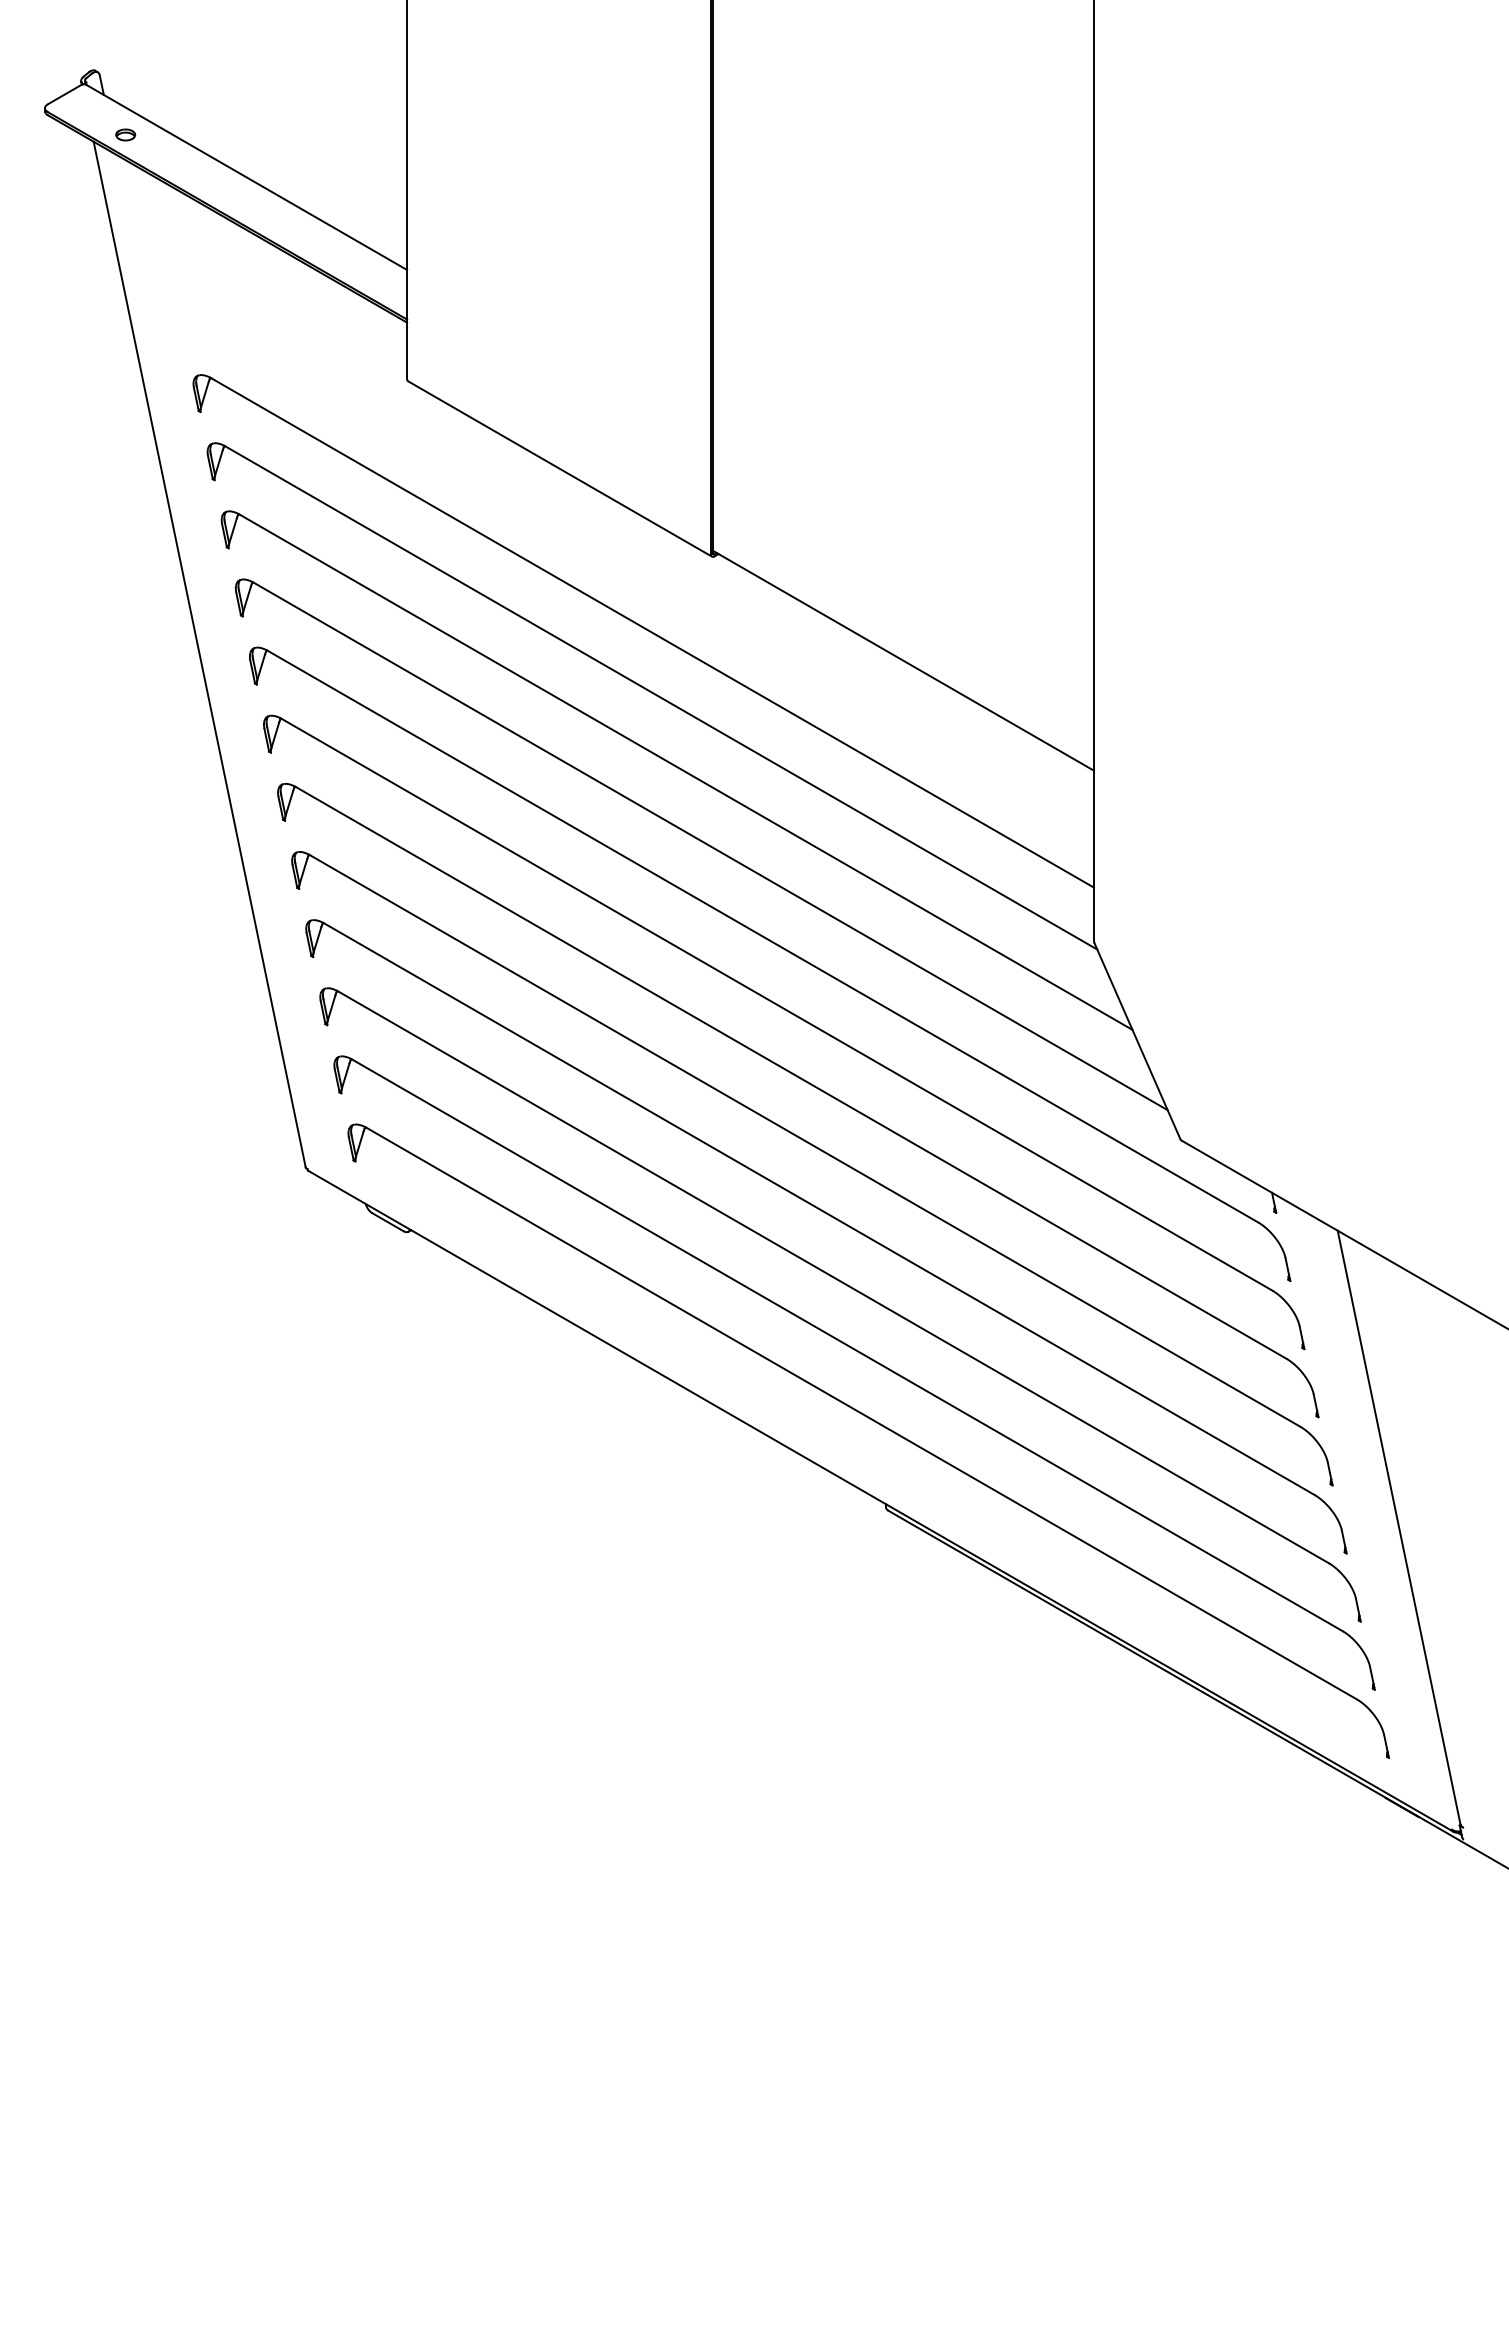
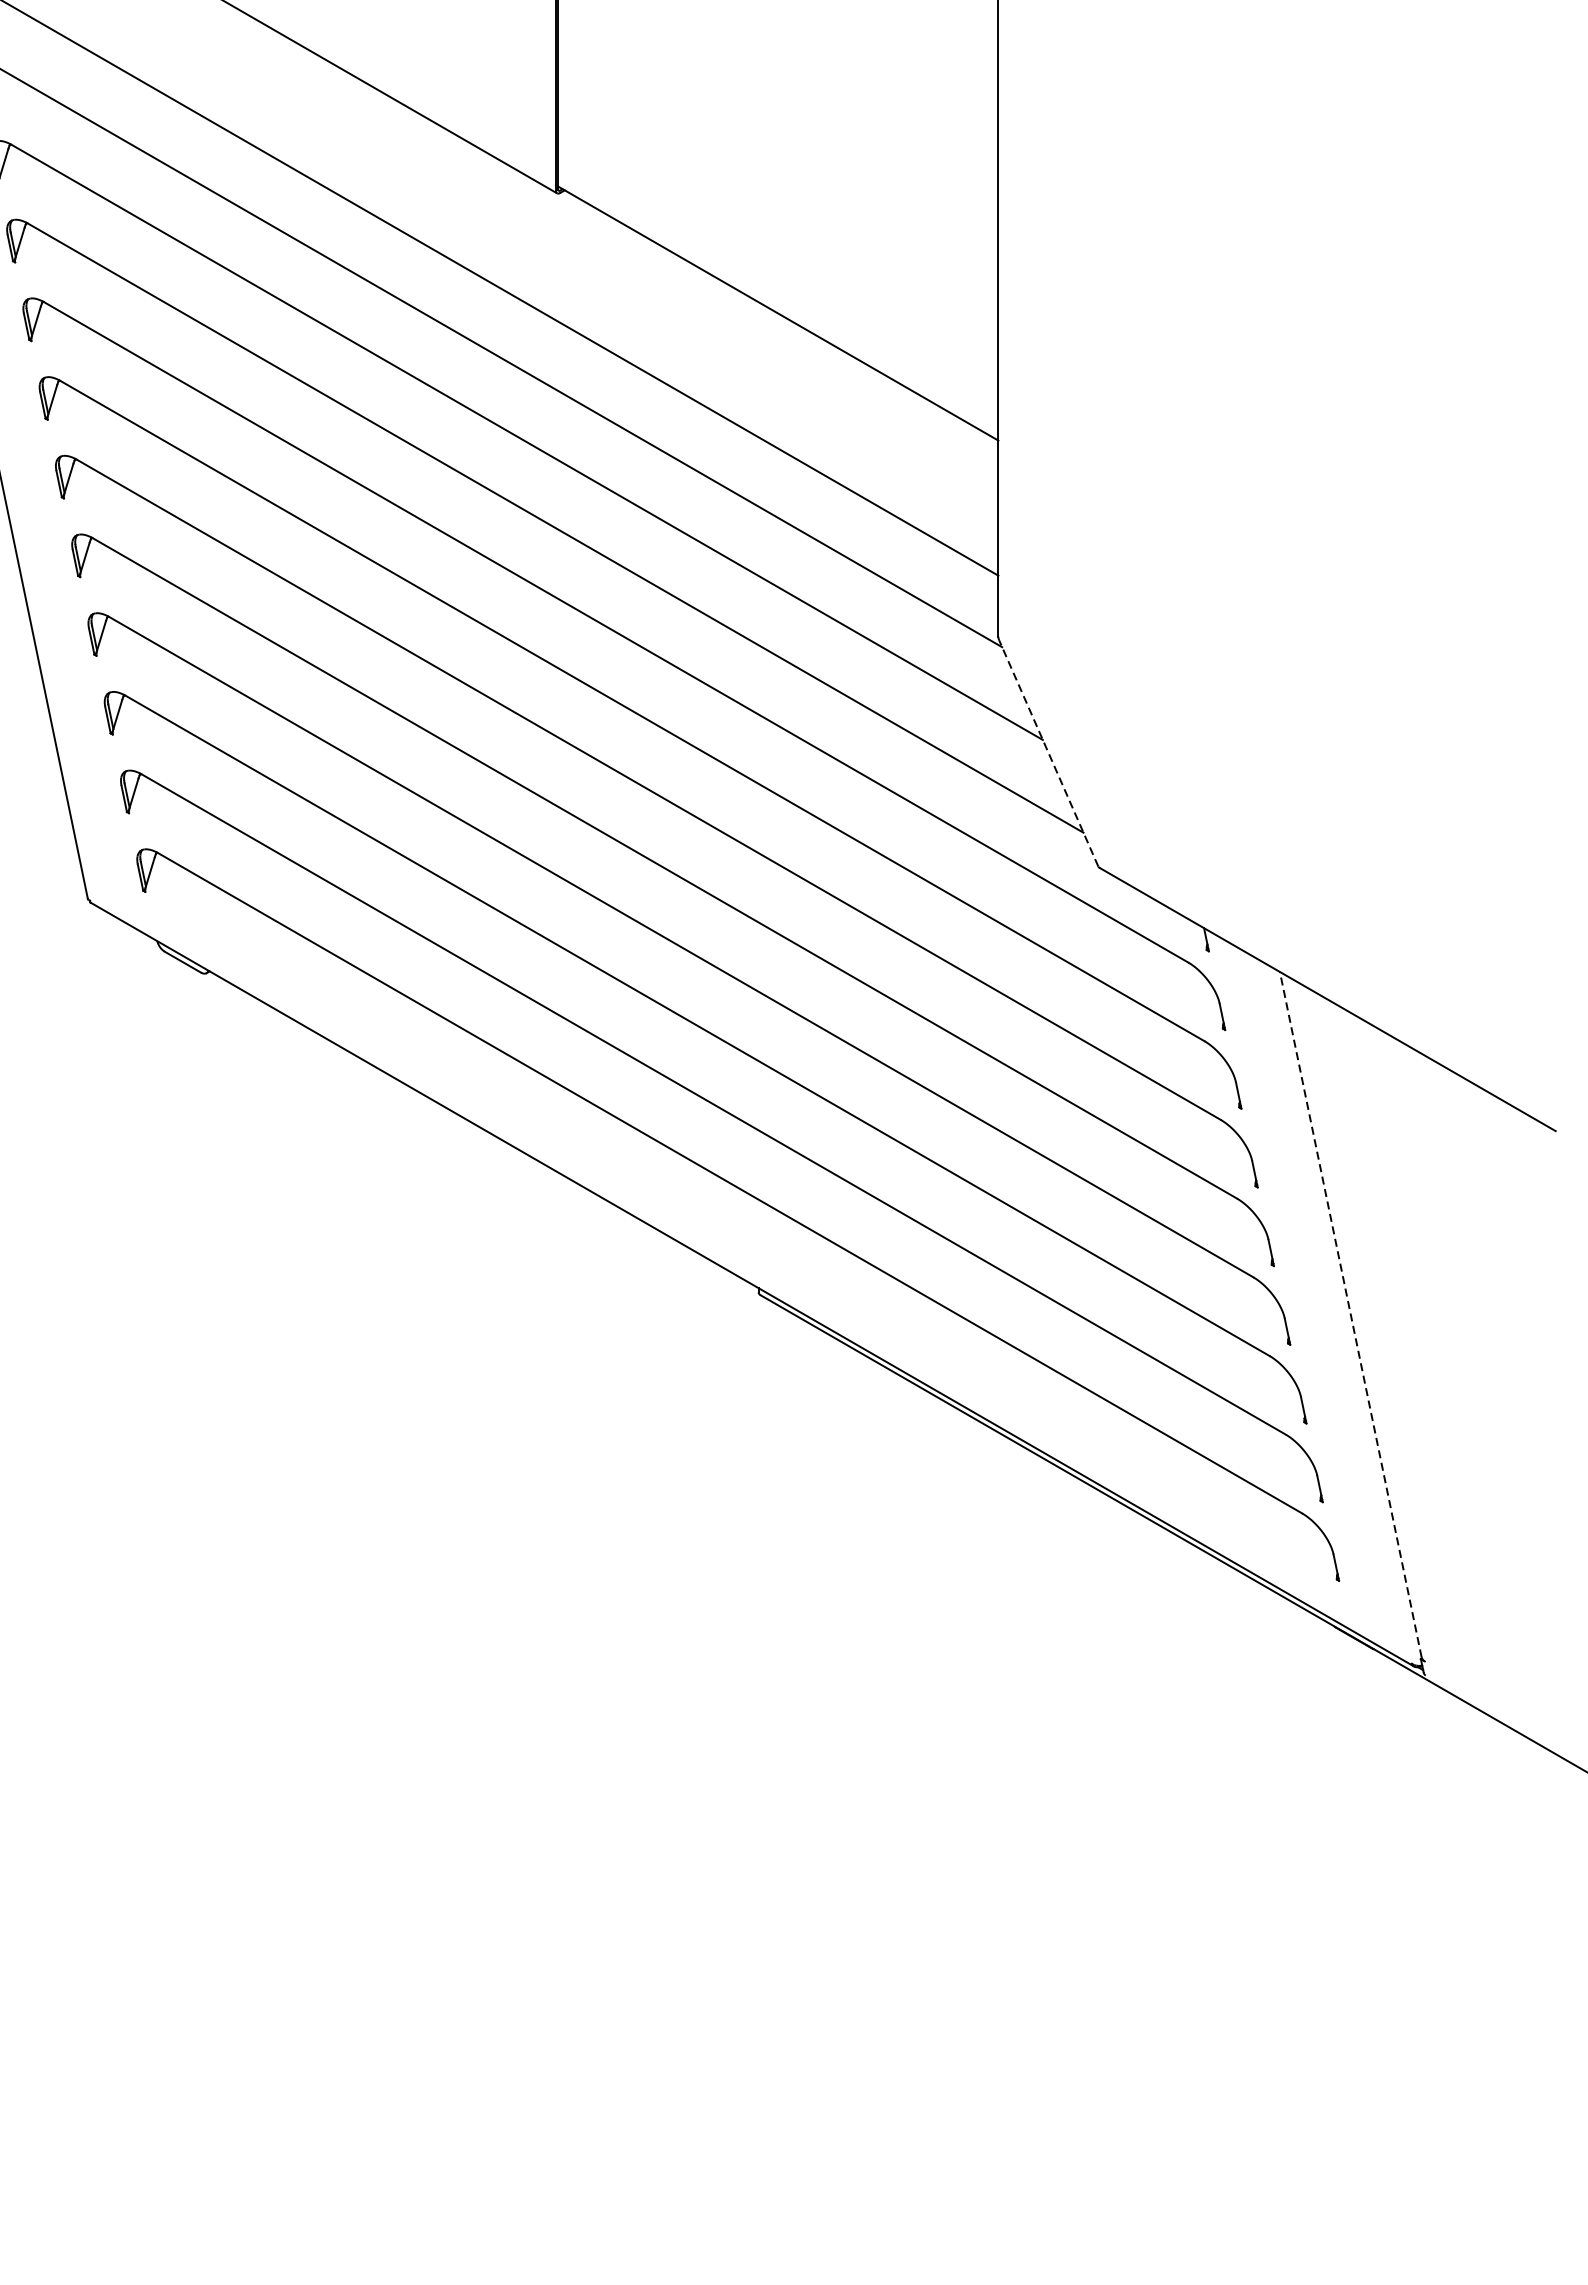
line: (1137, 1041) -> (1048, 753), solid -> dashed
line: (1399, 1527) -> (1351, 1314), solid -> dashed

